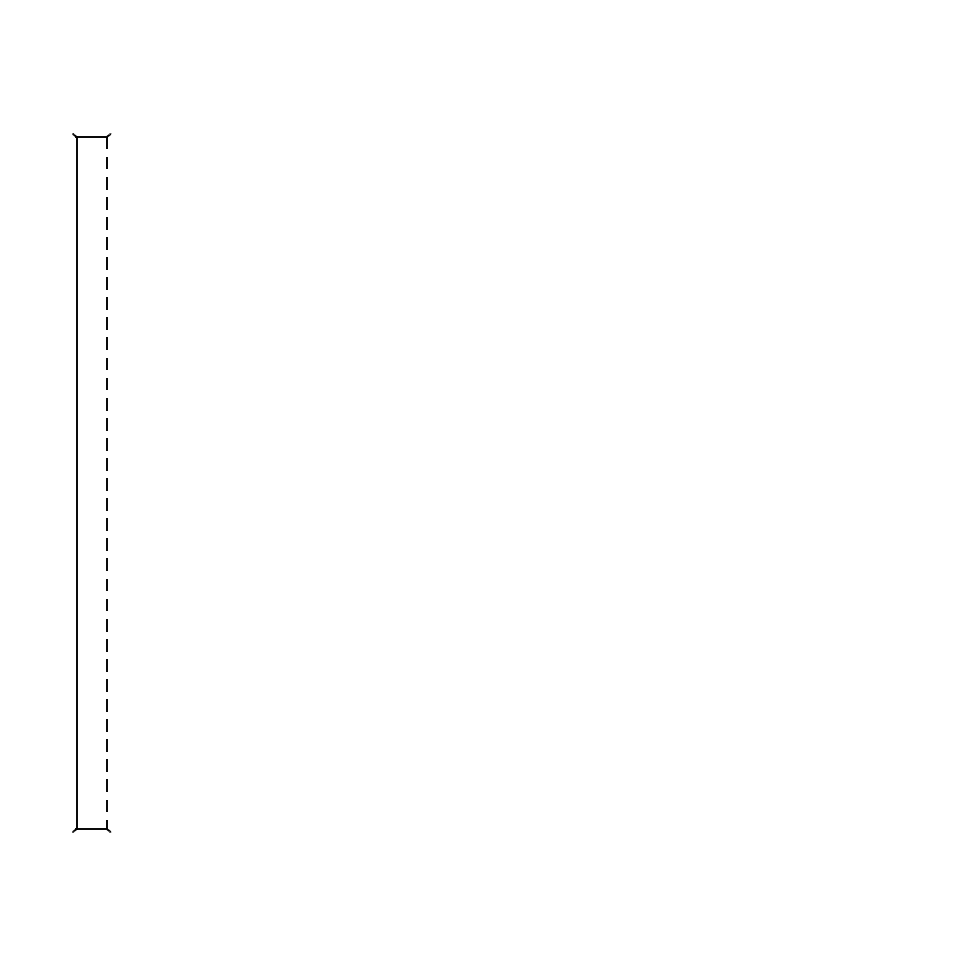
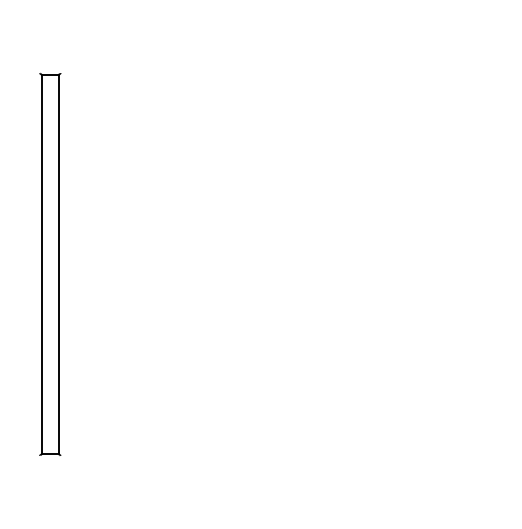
line: (106, 483) -> (58, 264), dashed -> solid

